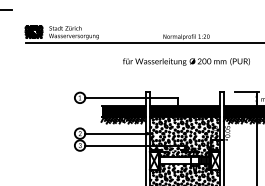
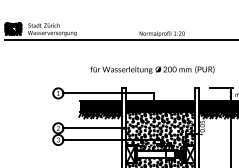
text: (186, 61) -> (152, 69), moved

